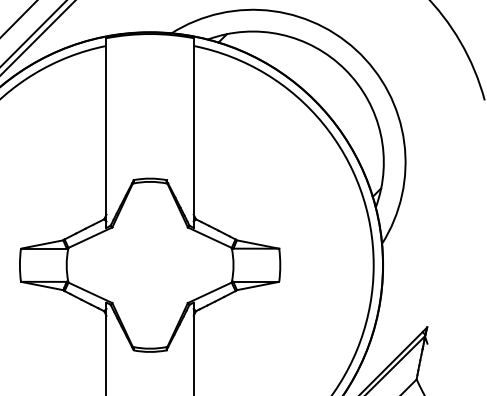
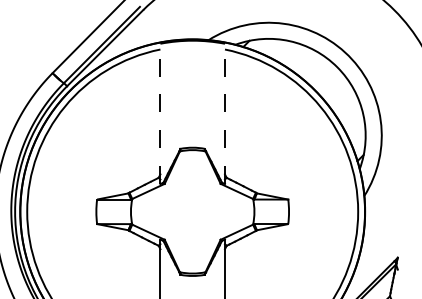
line: (106, 132) -> (160, 113), solid -> dashed
line: (193, 132) -> (224, 113), solid -> dashed

